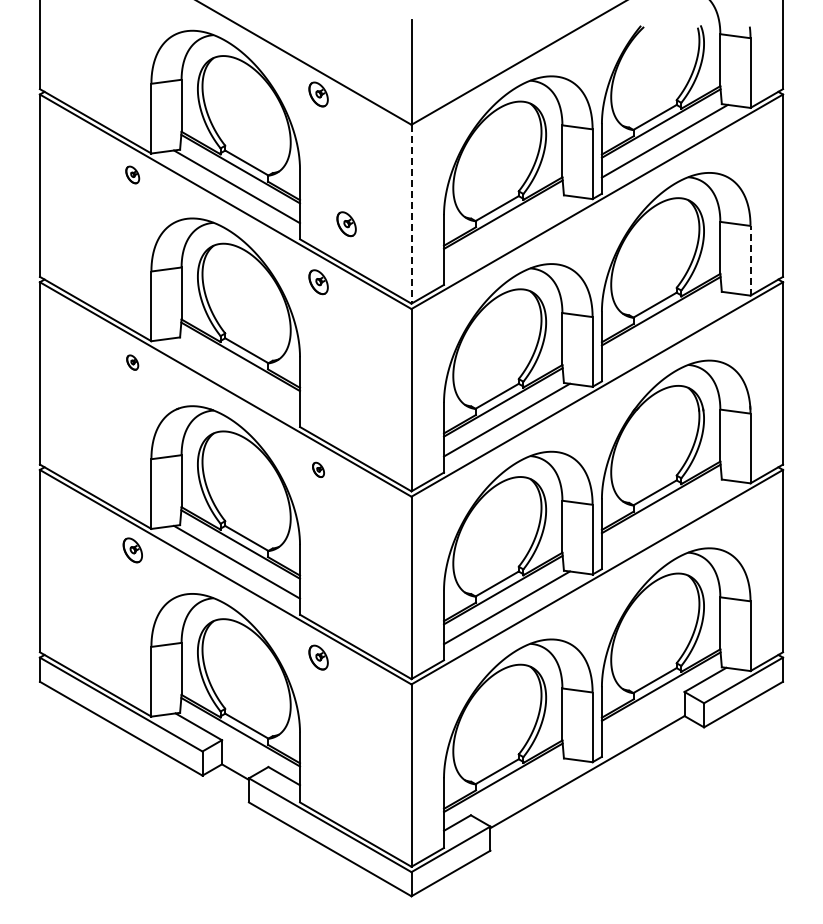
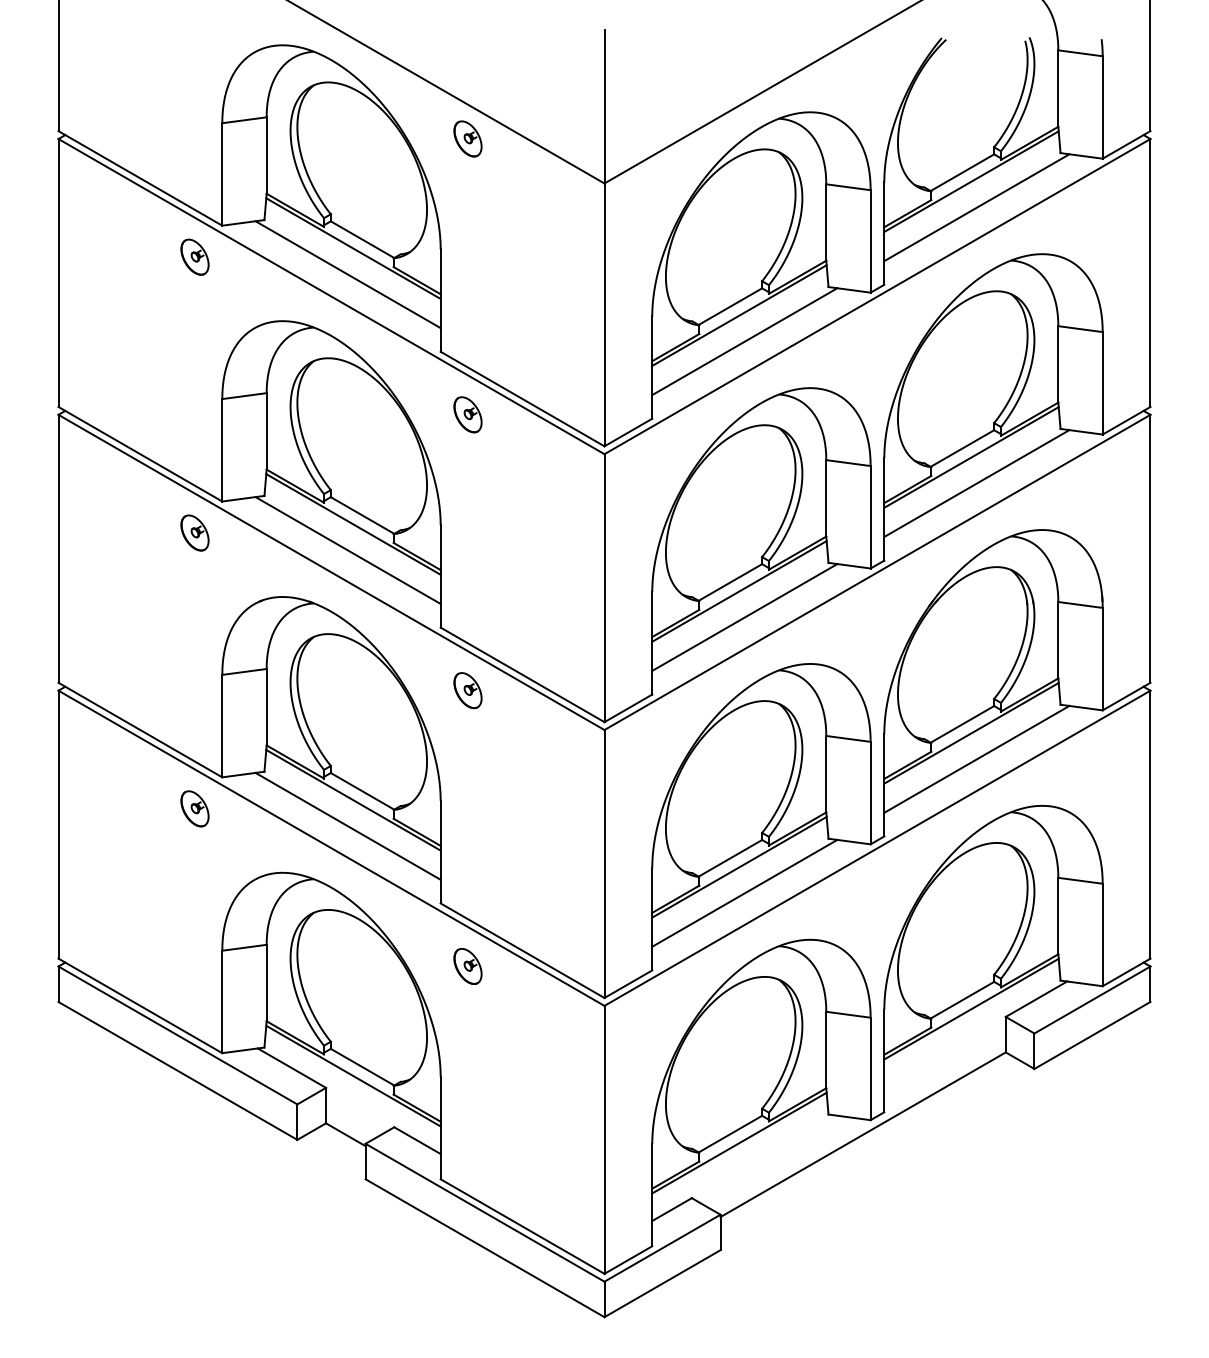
part: (132, 174) -> (194, 256), size x1.43
line: (411, 214) -> (604, 315), dashed -> solid
part: (346, 224) -> (508, 329), removed
line: (506, 232) -> (744, 341), added
line: (750, 260) -> (1102, 382), dashed -> solid
line: (664, 328) -> (976, 482), added
part: (132, 362) -> (194, 532), size x1.67
line: (237, 374) -> (348, 550), added
part: (318, 469) -> (467, 690), size x1.67
line: (664, 516) -> (976, 759), added

